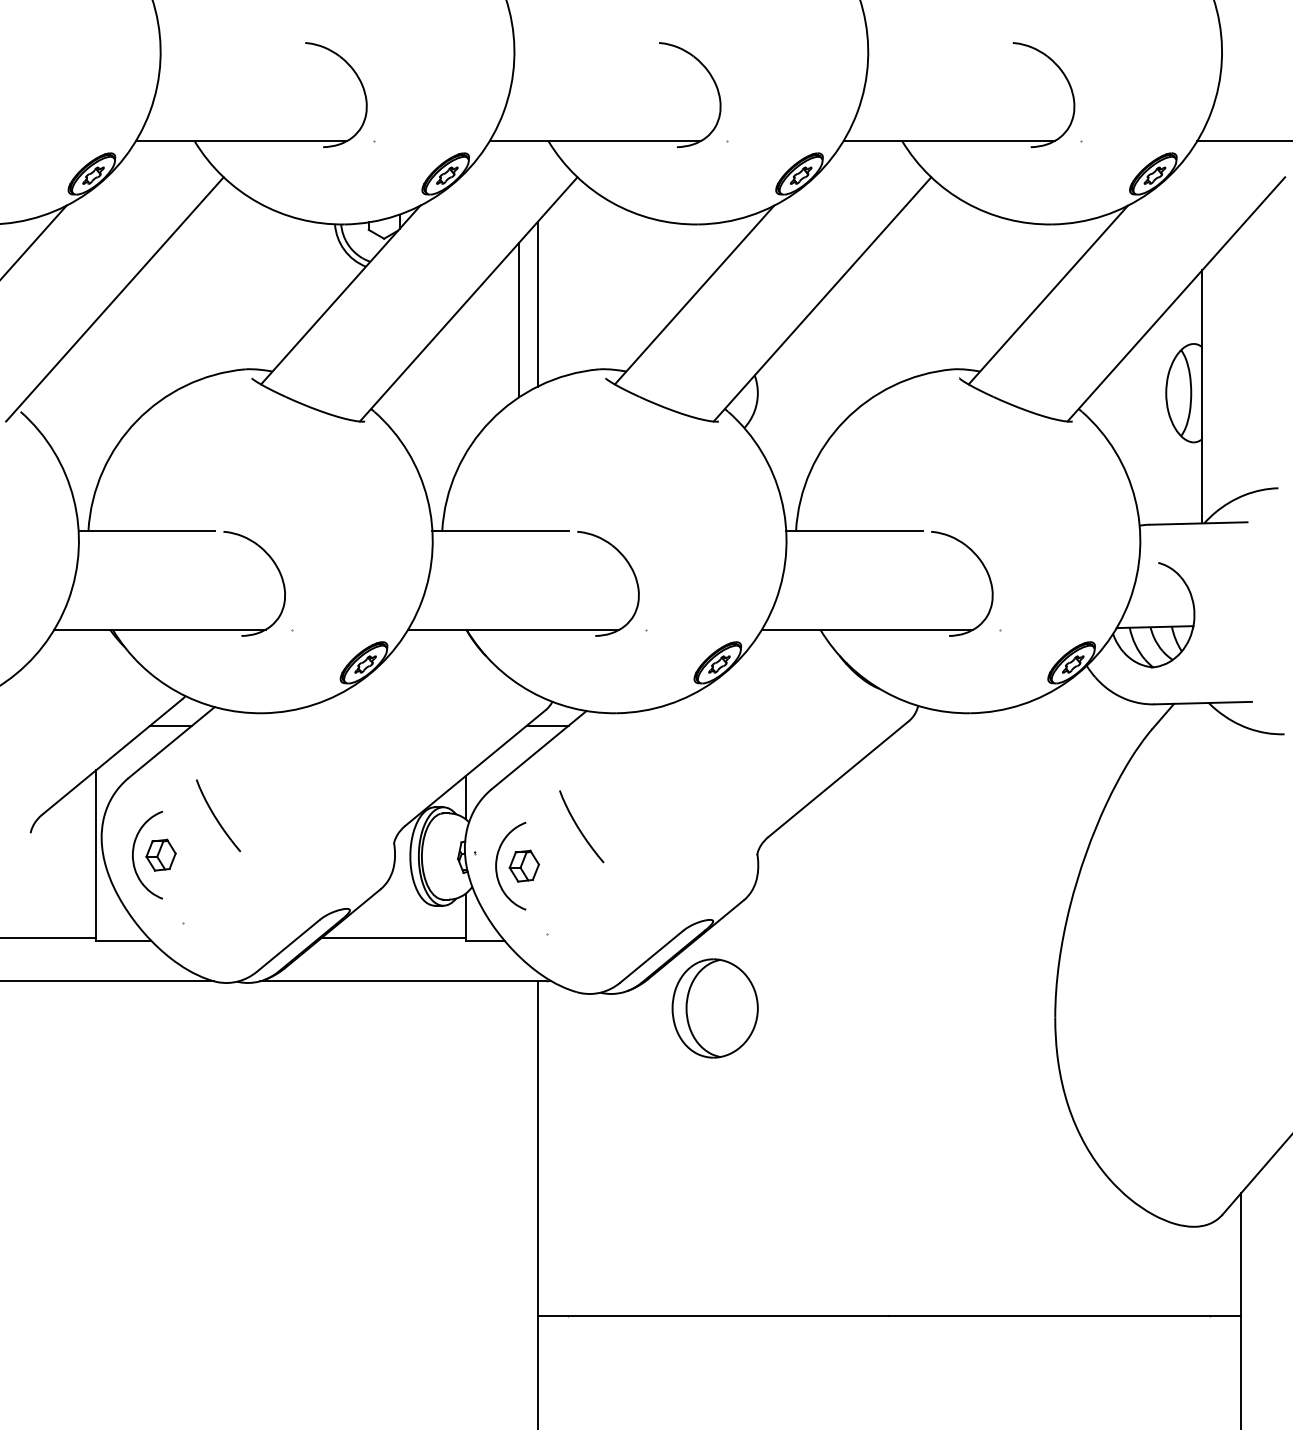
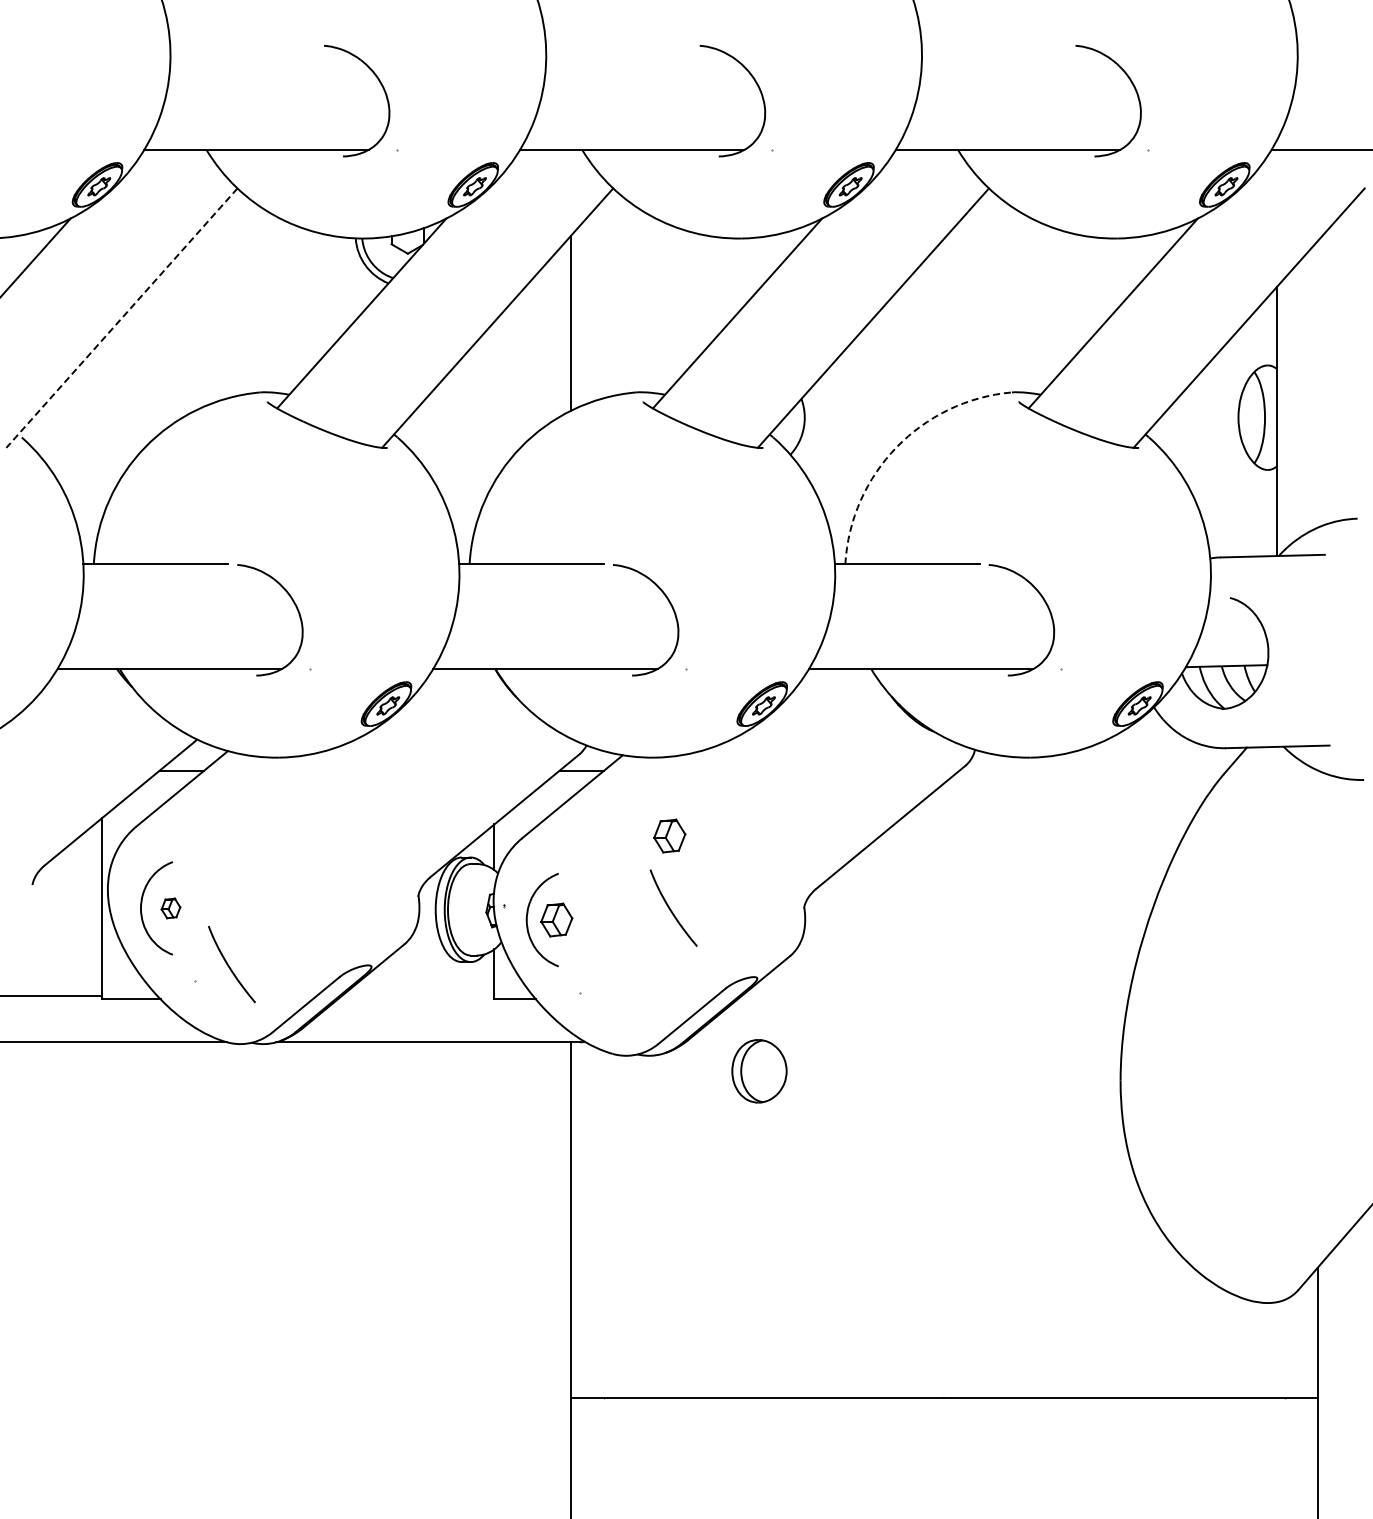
line: (114, 299) -> (121, 318), solid -> dashed
line: (519, 319) -> (551, 339), removed
arc: (844, 421) -> (896, 447), solid -> dashed
part: (630, 786) -> (669, 835), added
curve: (216, 816) -> (229, 965), moved
curve: (579, 827) -> (671, 909), moved
part: (160, 855) -> (170, 908), size x0.6
line: (393, 938) -> (417, 996), removed
part: (715, 1008) -> (759, 1071), size x0.6

